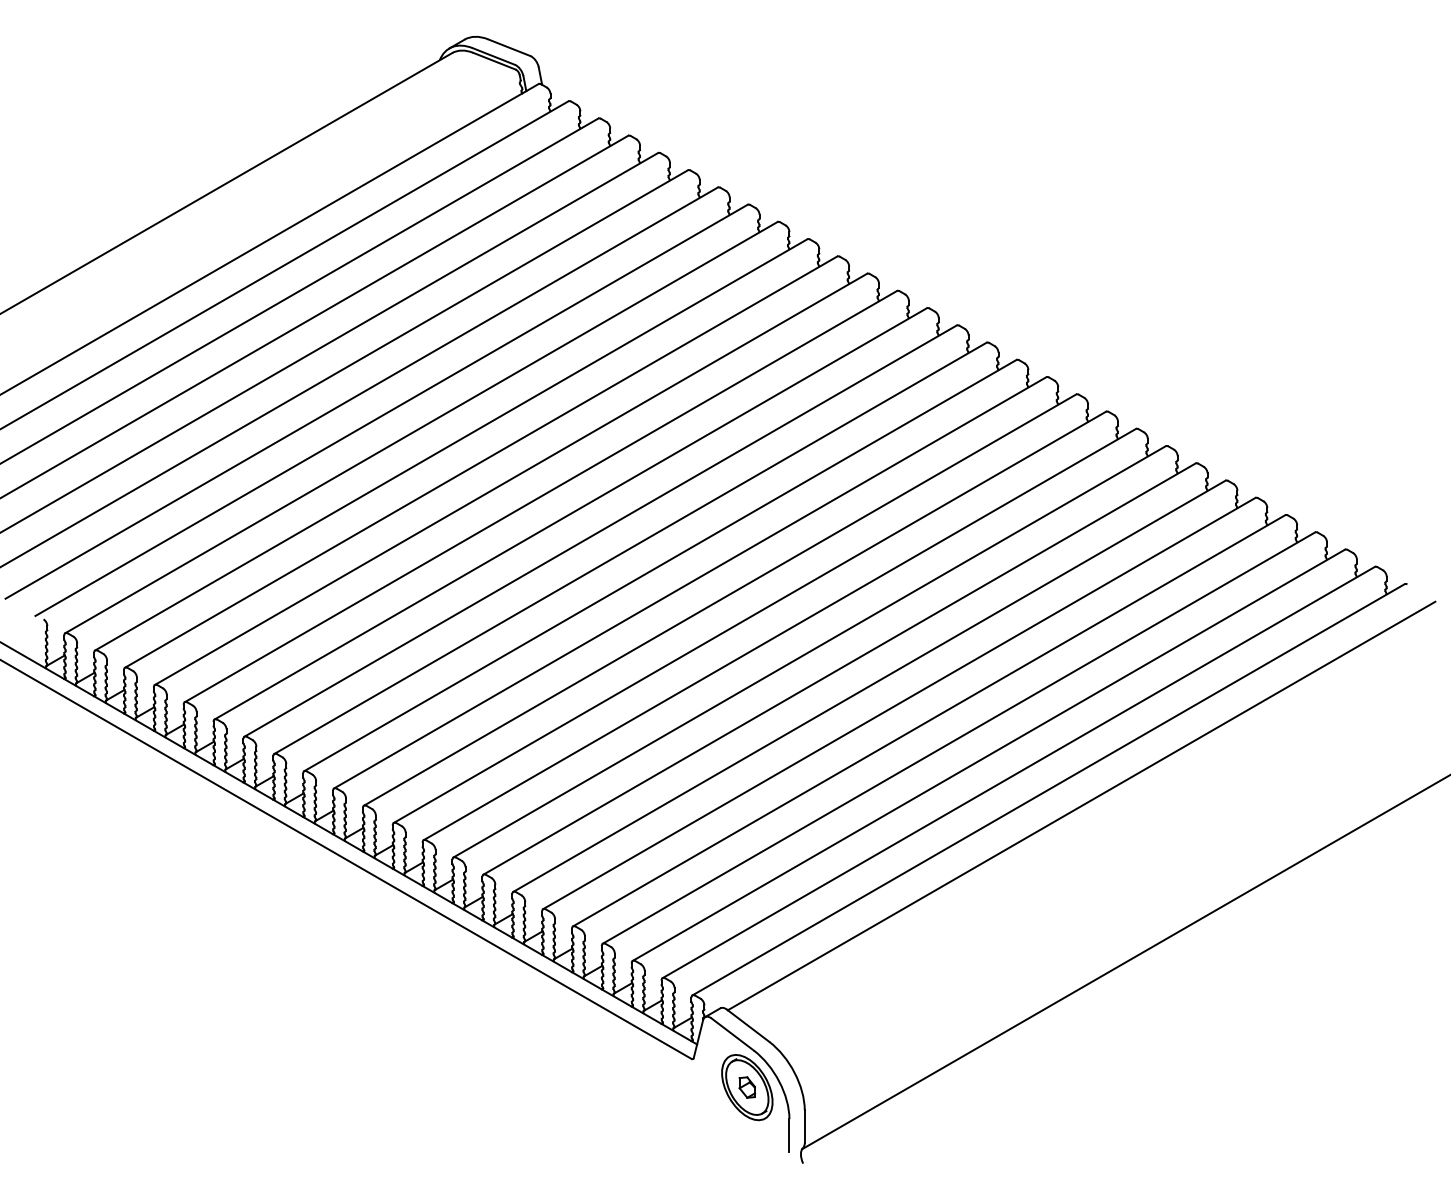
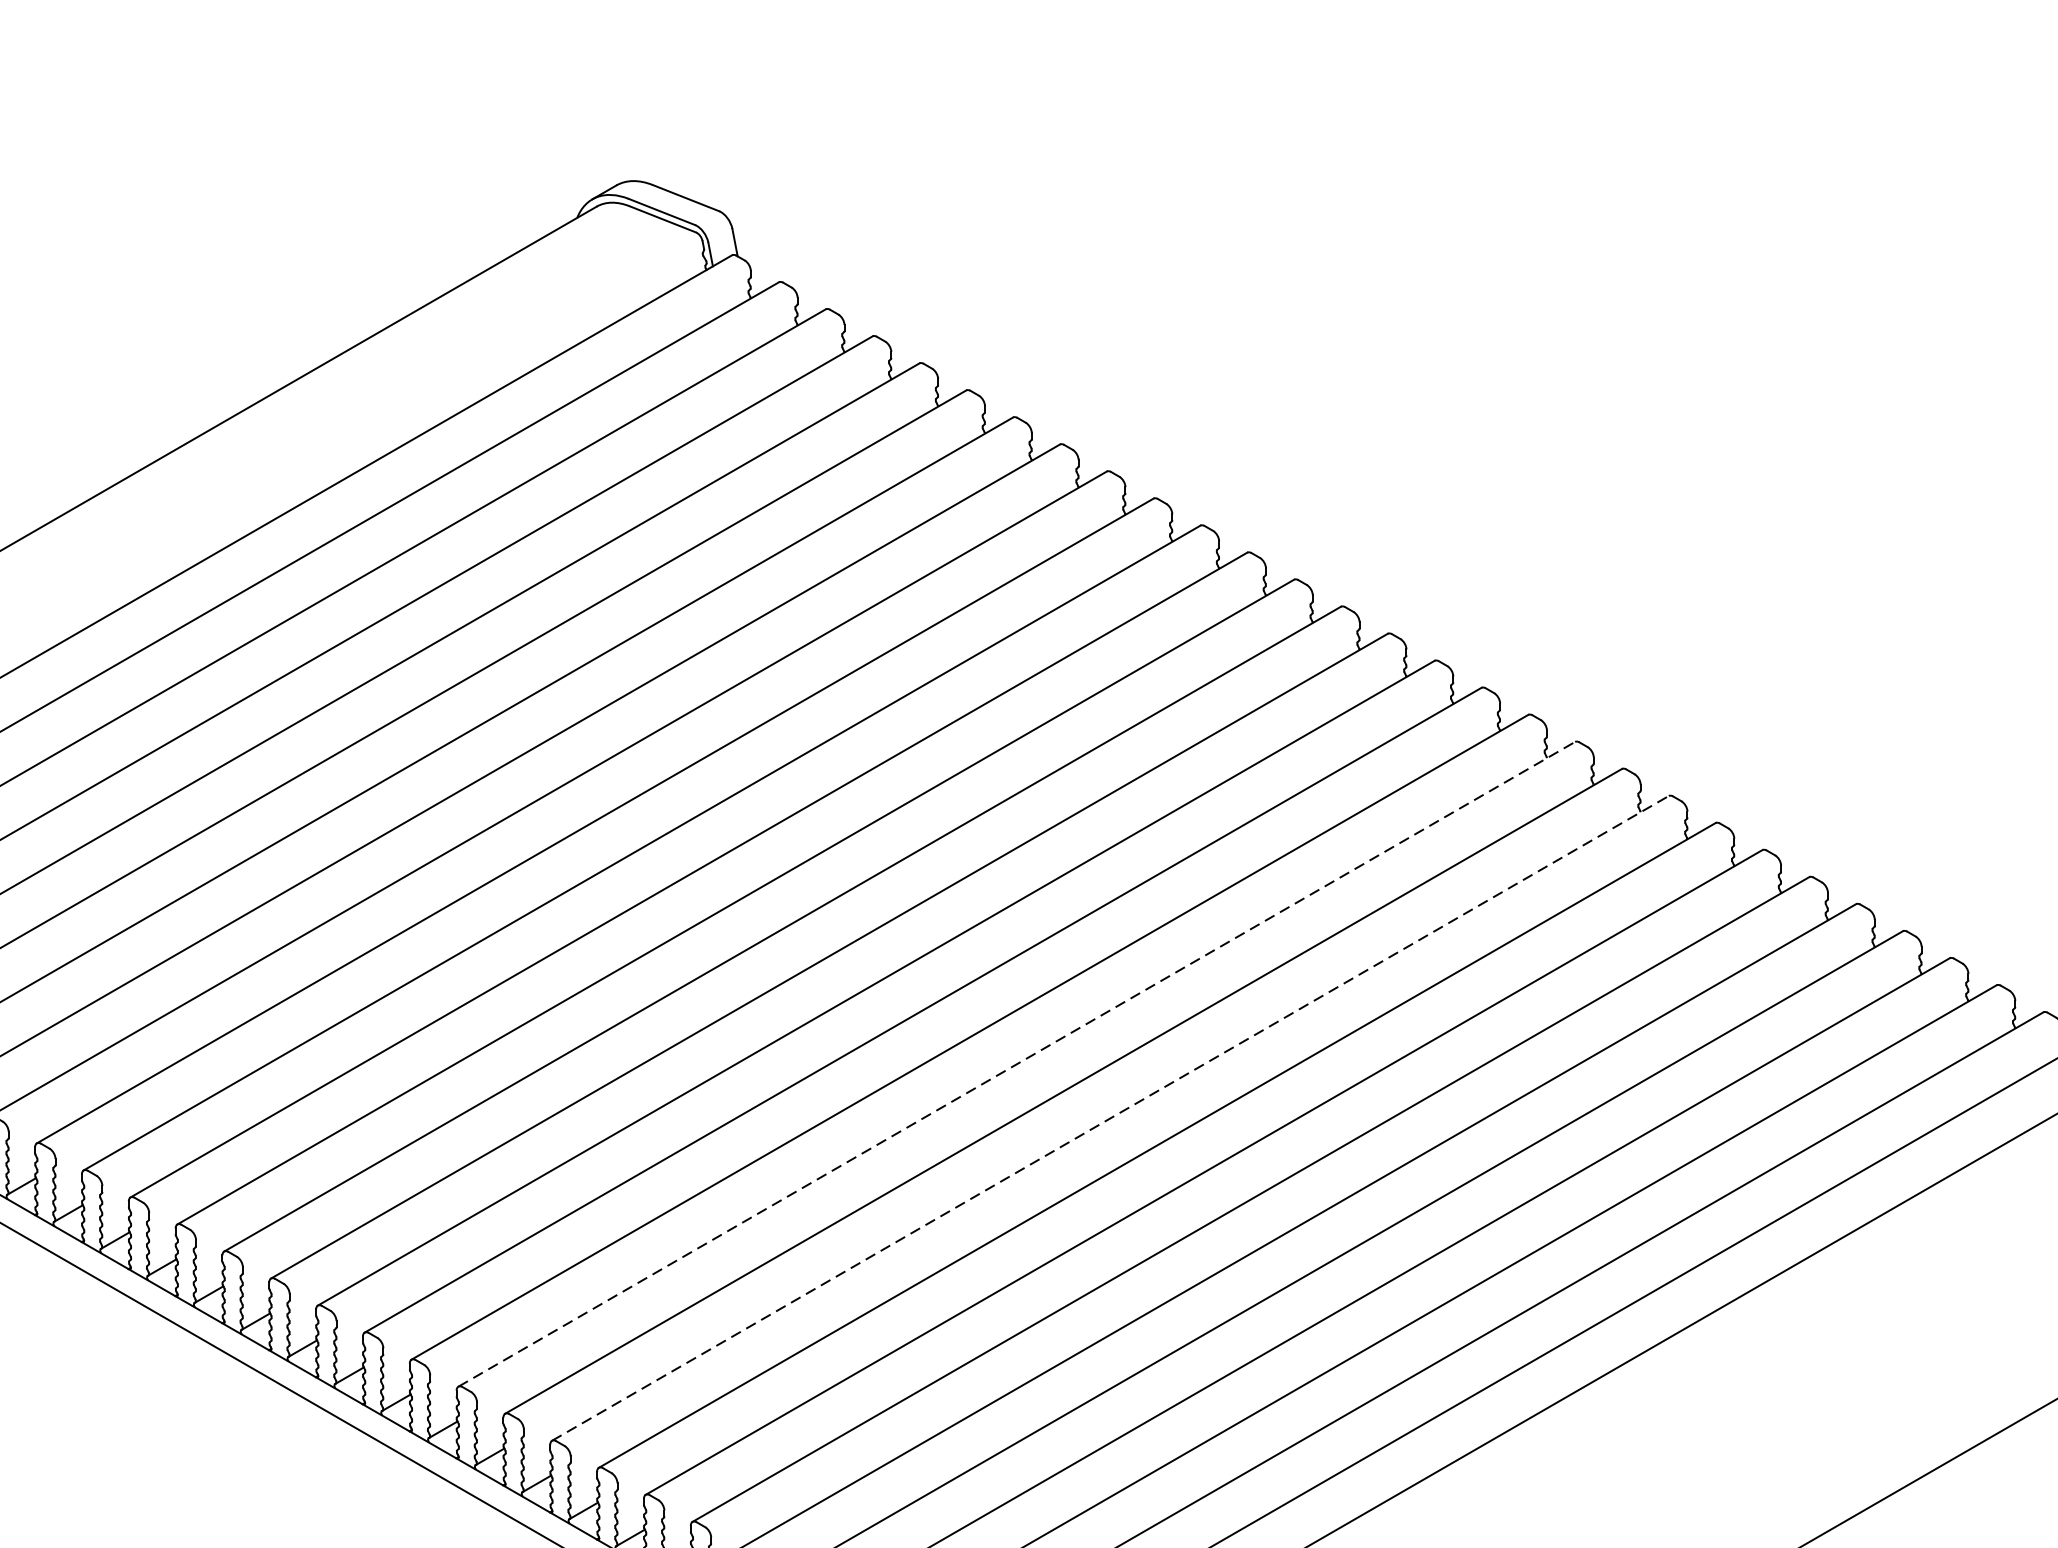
line: (720, 599) -> (1017, 1063), solid -> dashed
line: (780, 634) -> (1111, 1118), solid -> dashed

